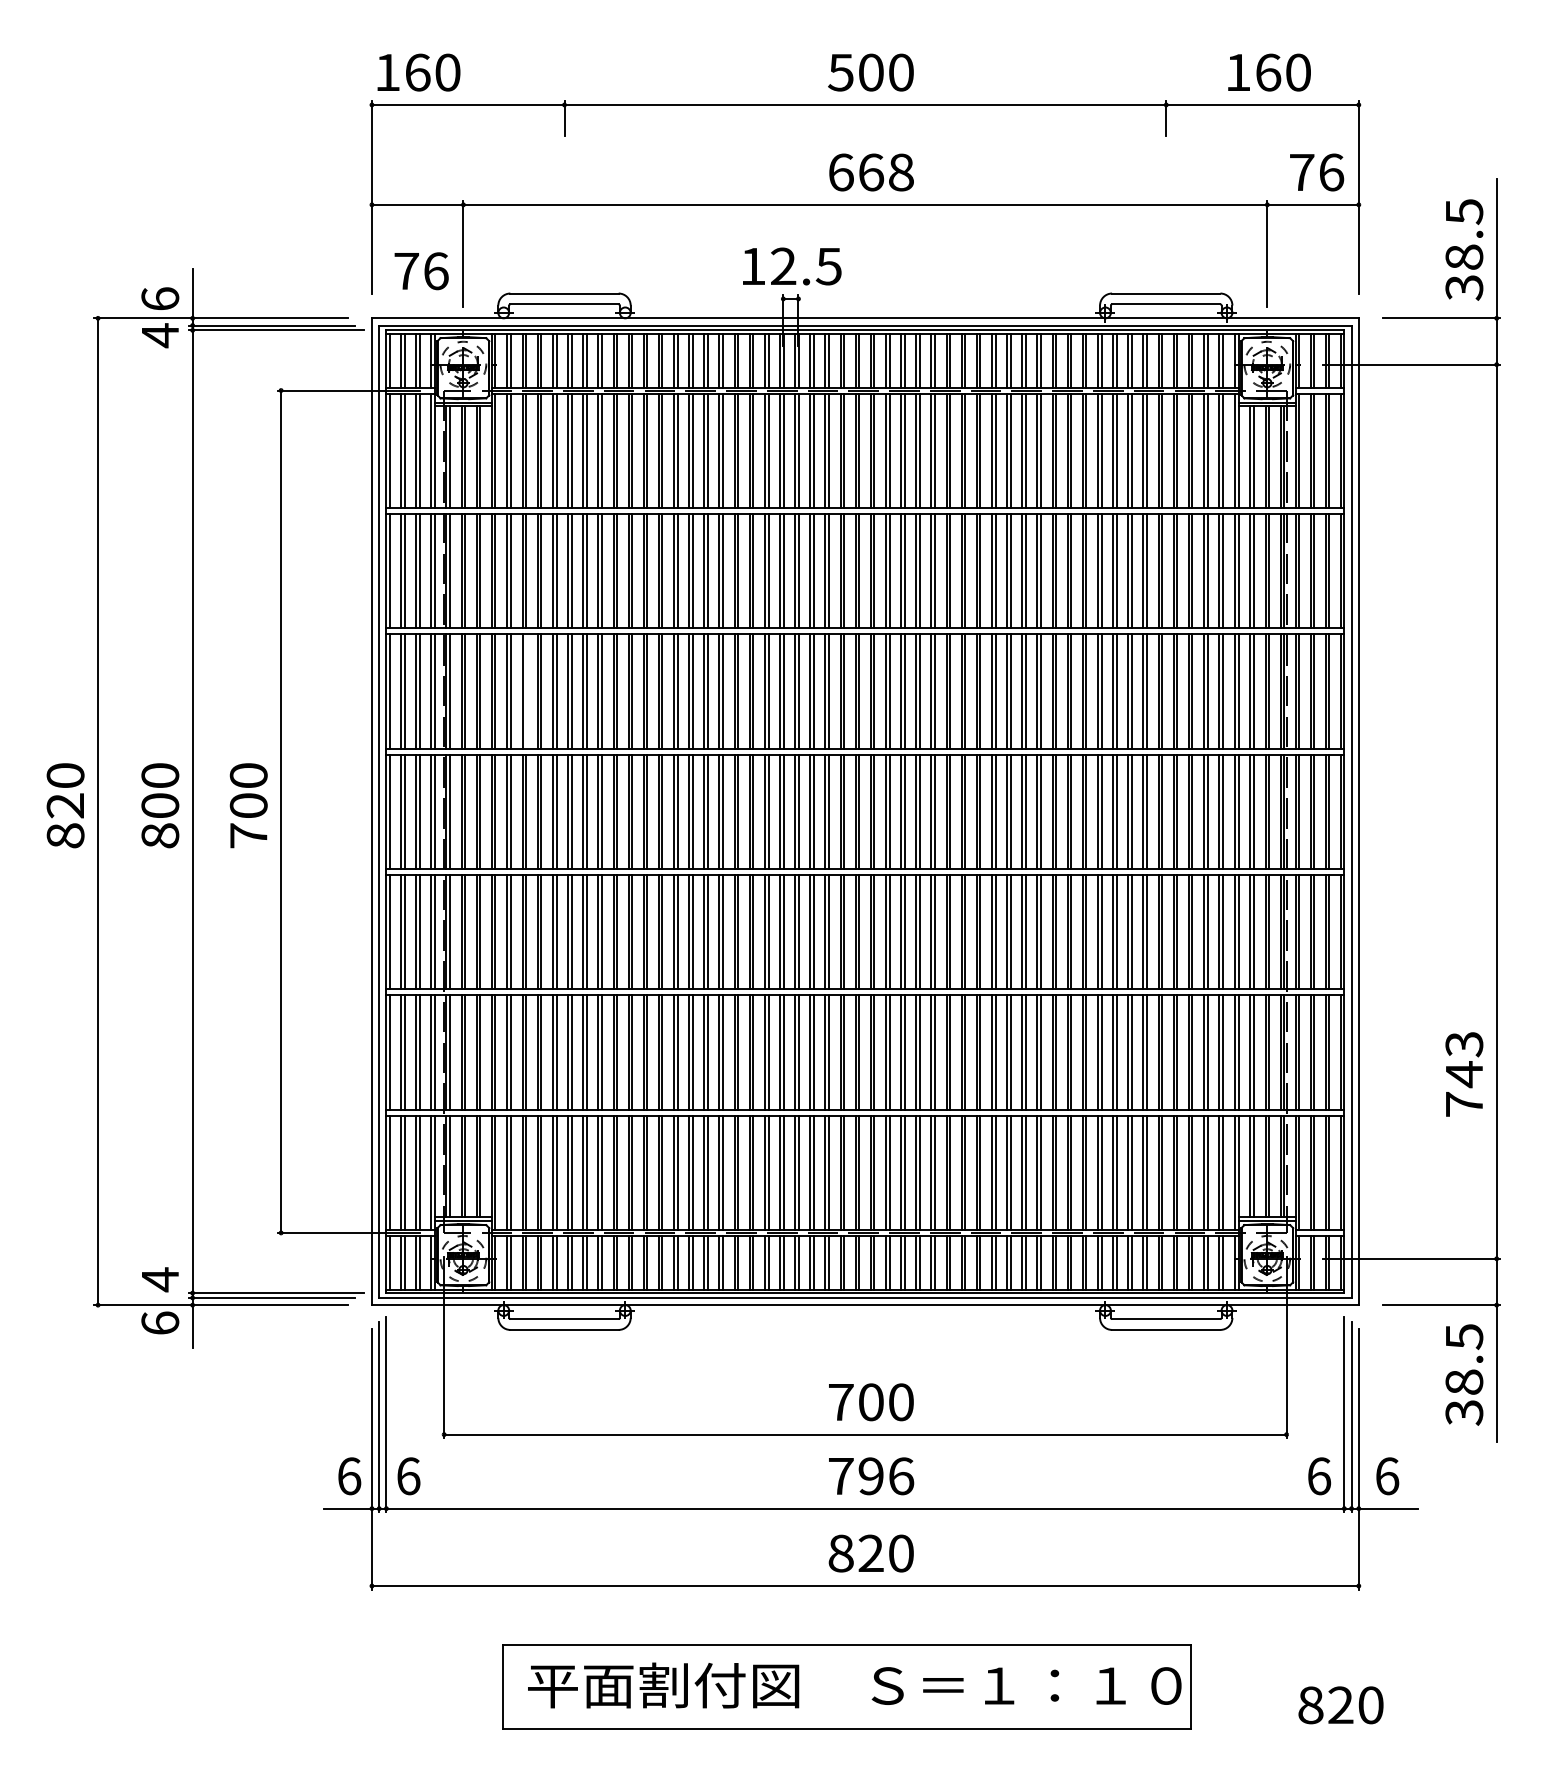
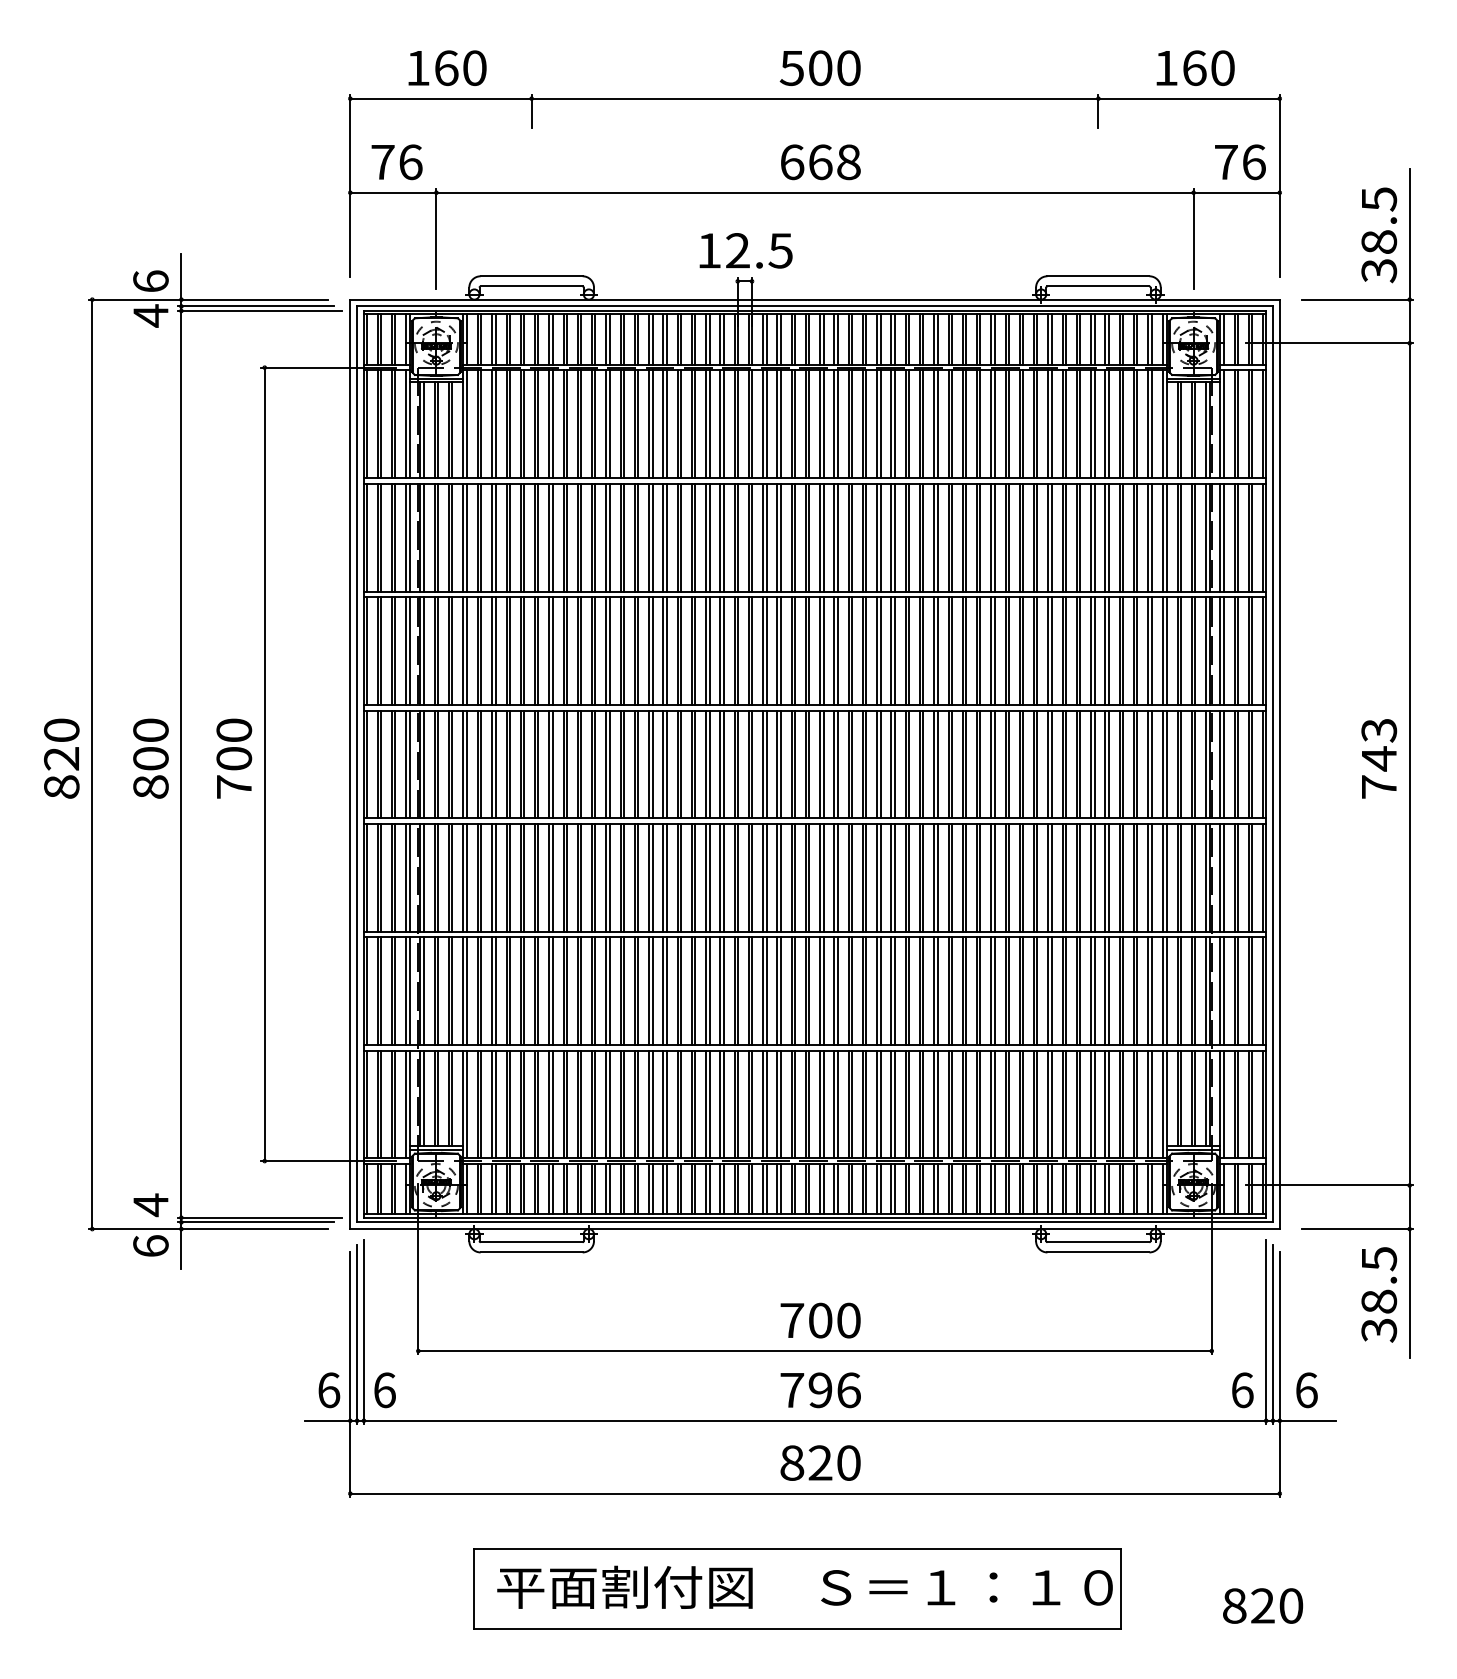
text: (418, 71) -> (447, 67), moved
text: (421, 271) -> (396, 162), moved
line: (526, 690) -> (495, 650), added
text: (1464, 1074) -> (1379, 758), moved

